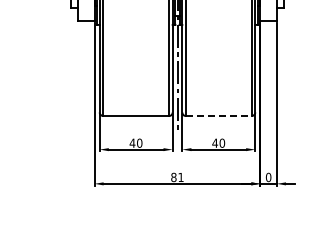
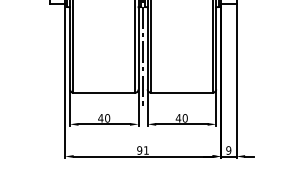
line: (218, 116) -> (181, 93), dashed -> solid
text: (173, 177) -> (139, 150), 81 -> 91
text: (268, 177) -> (228, 150), 0 -> 9

